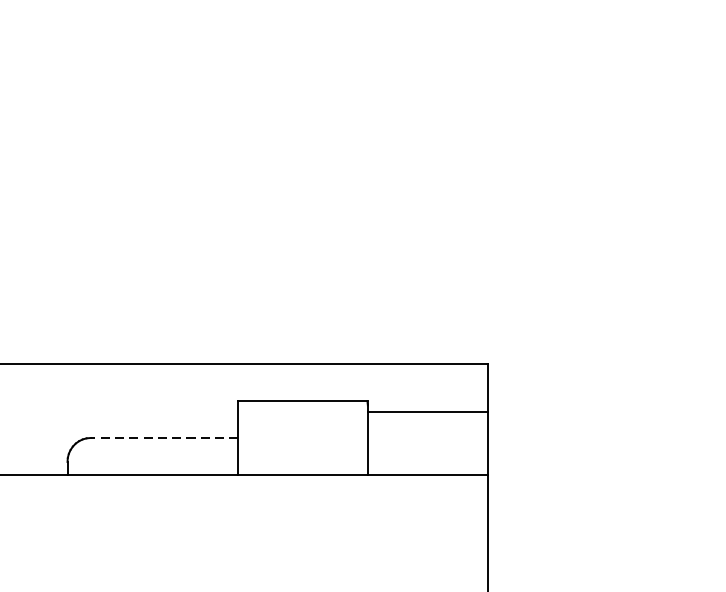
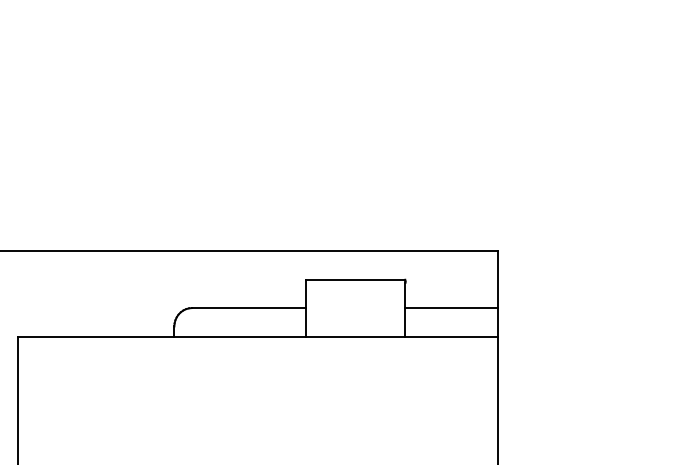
line: (427, 412) -> (451, 308), moved
line: (165, 438) -> (249, 308), dashed -> solid

